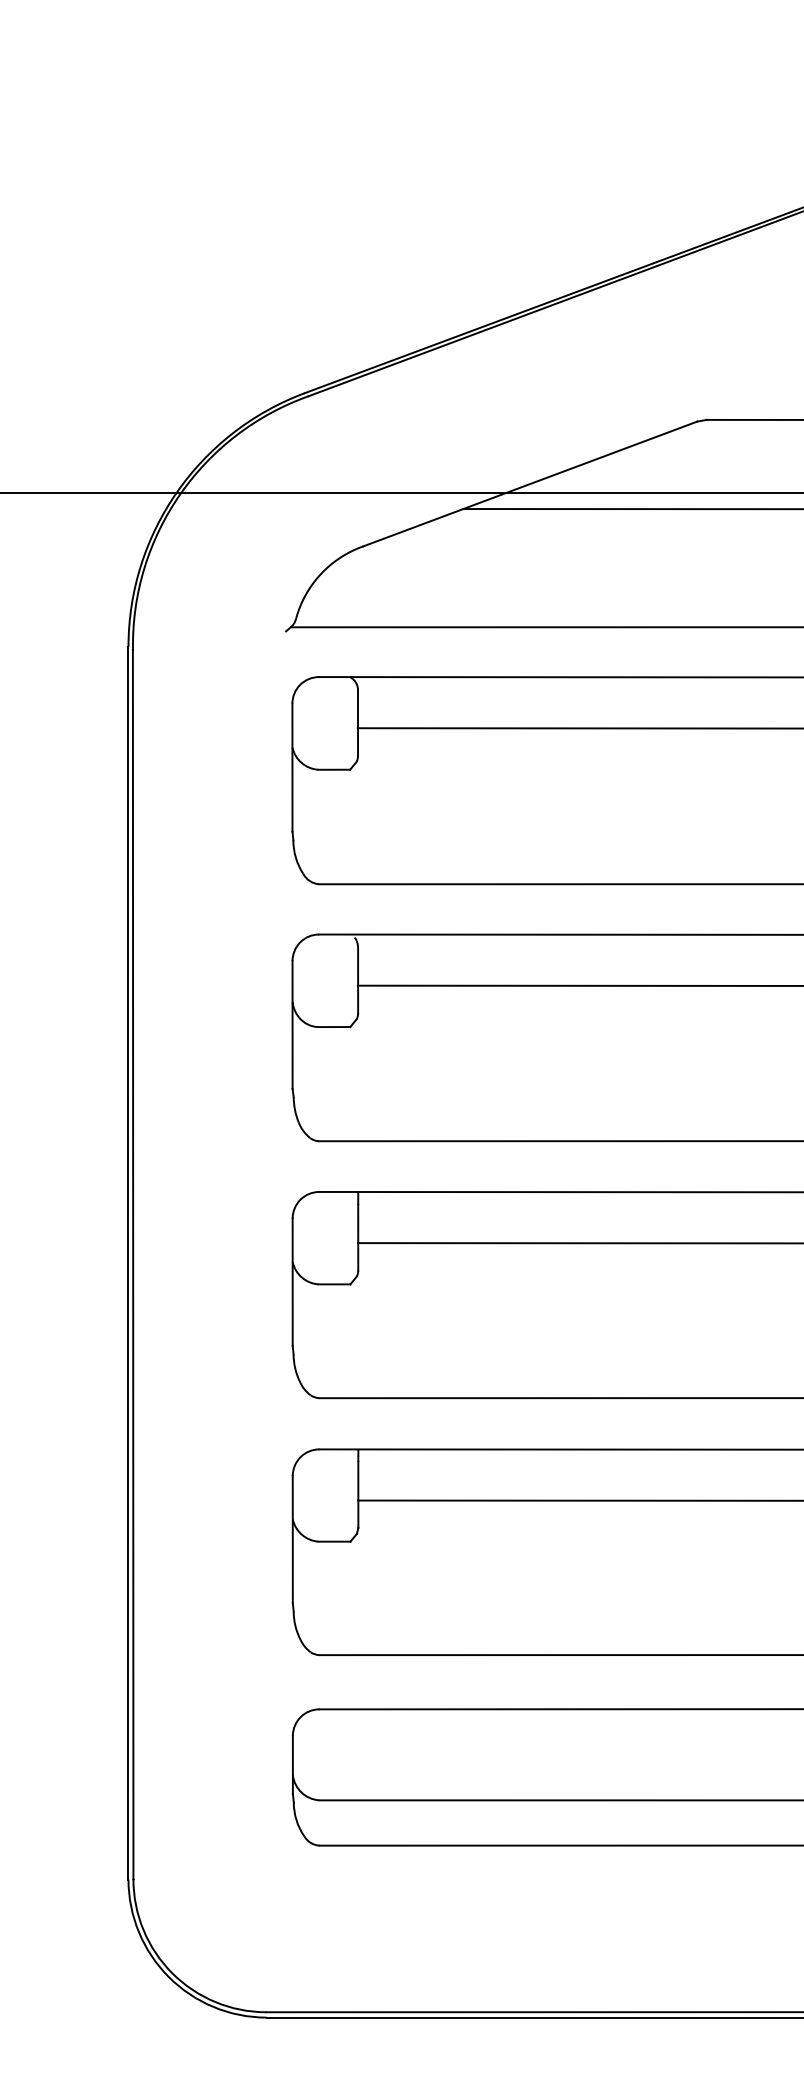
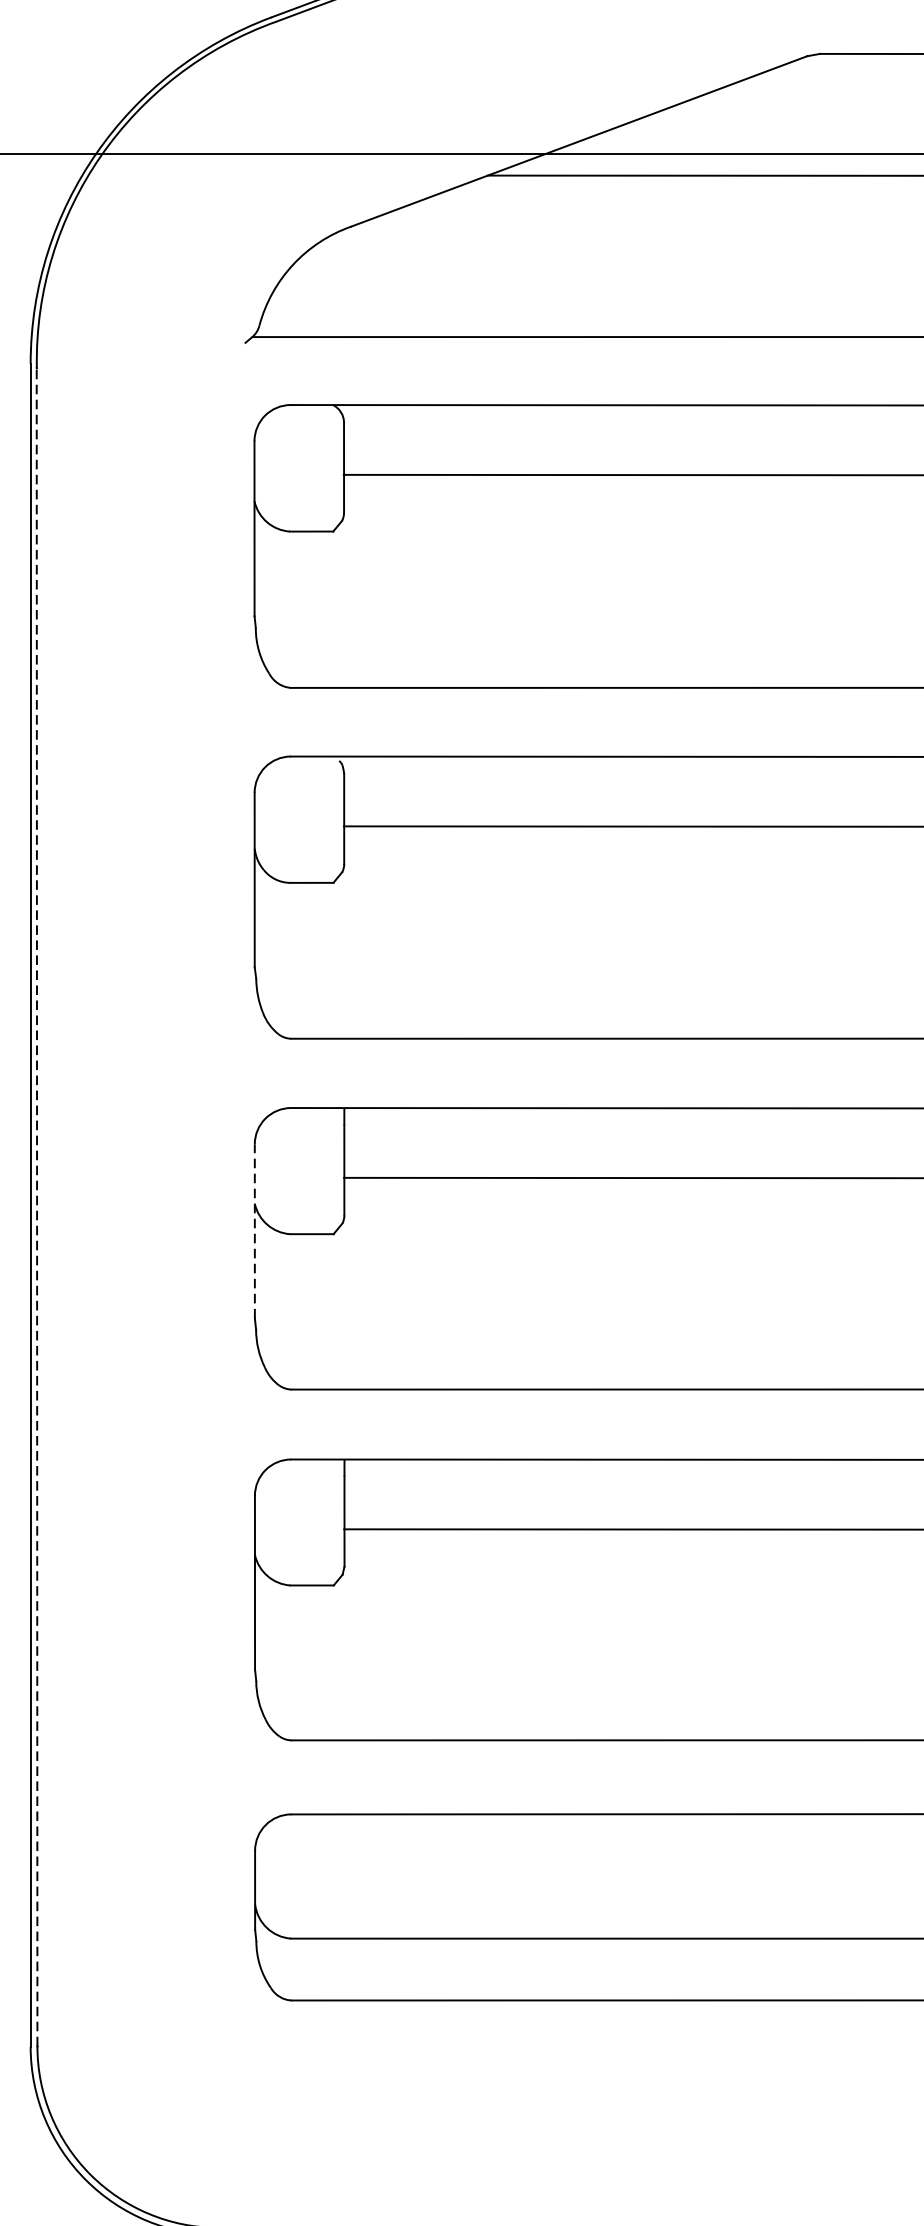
line: (133, 1264) -> (37, 1207), solid -> dashed
line: (292, 1282) -> (254, 1231), solid -> dashed

